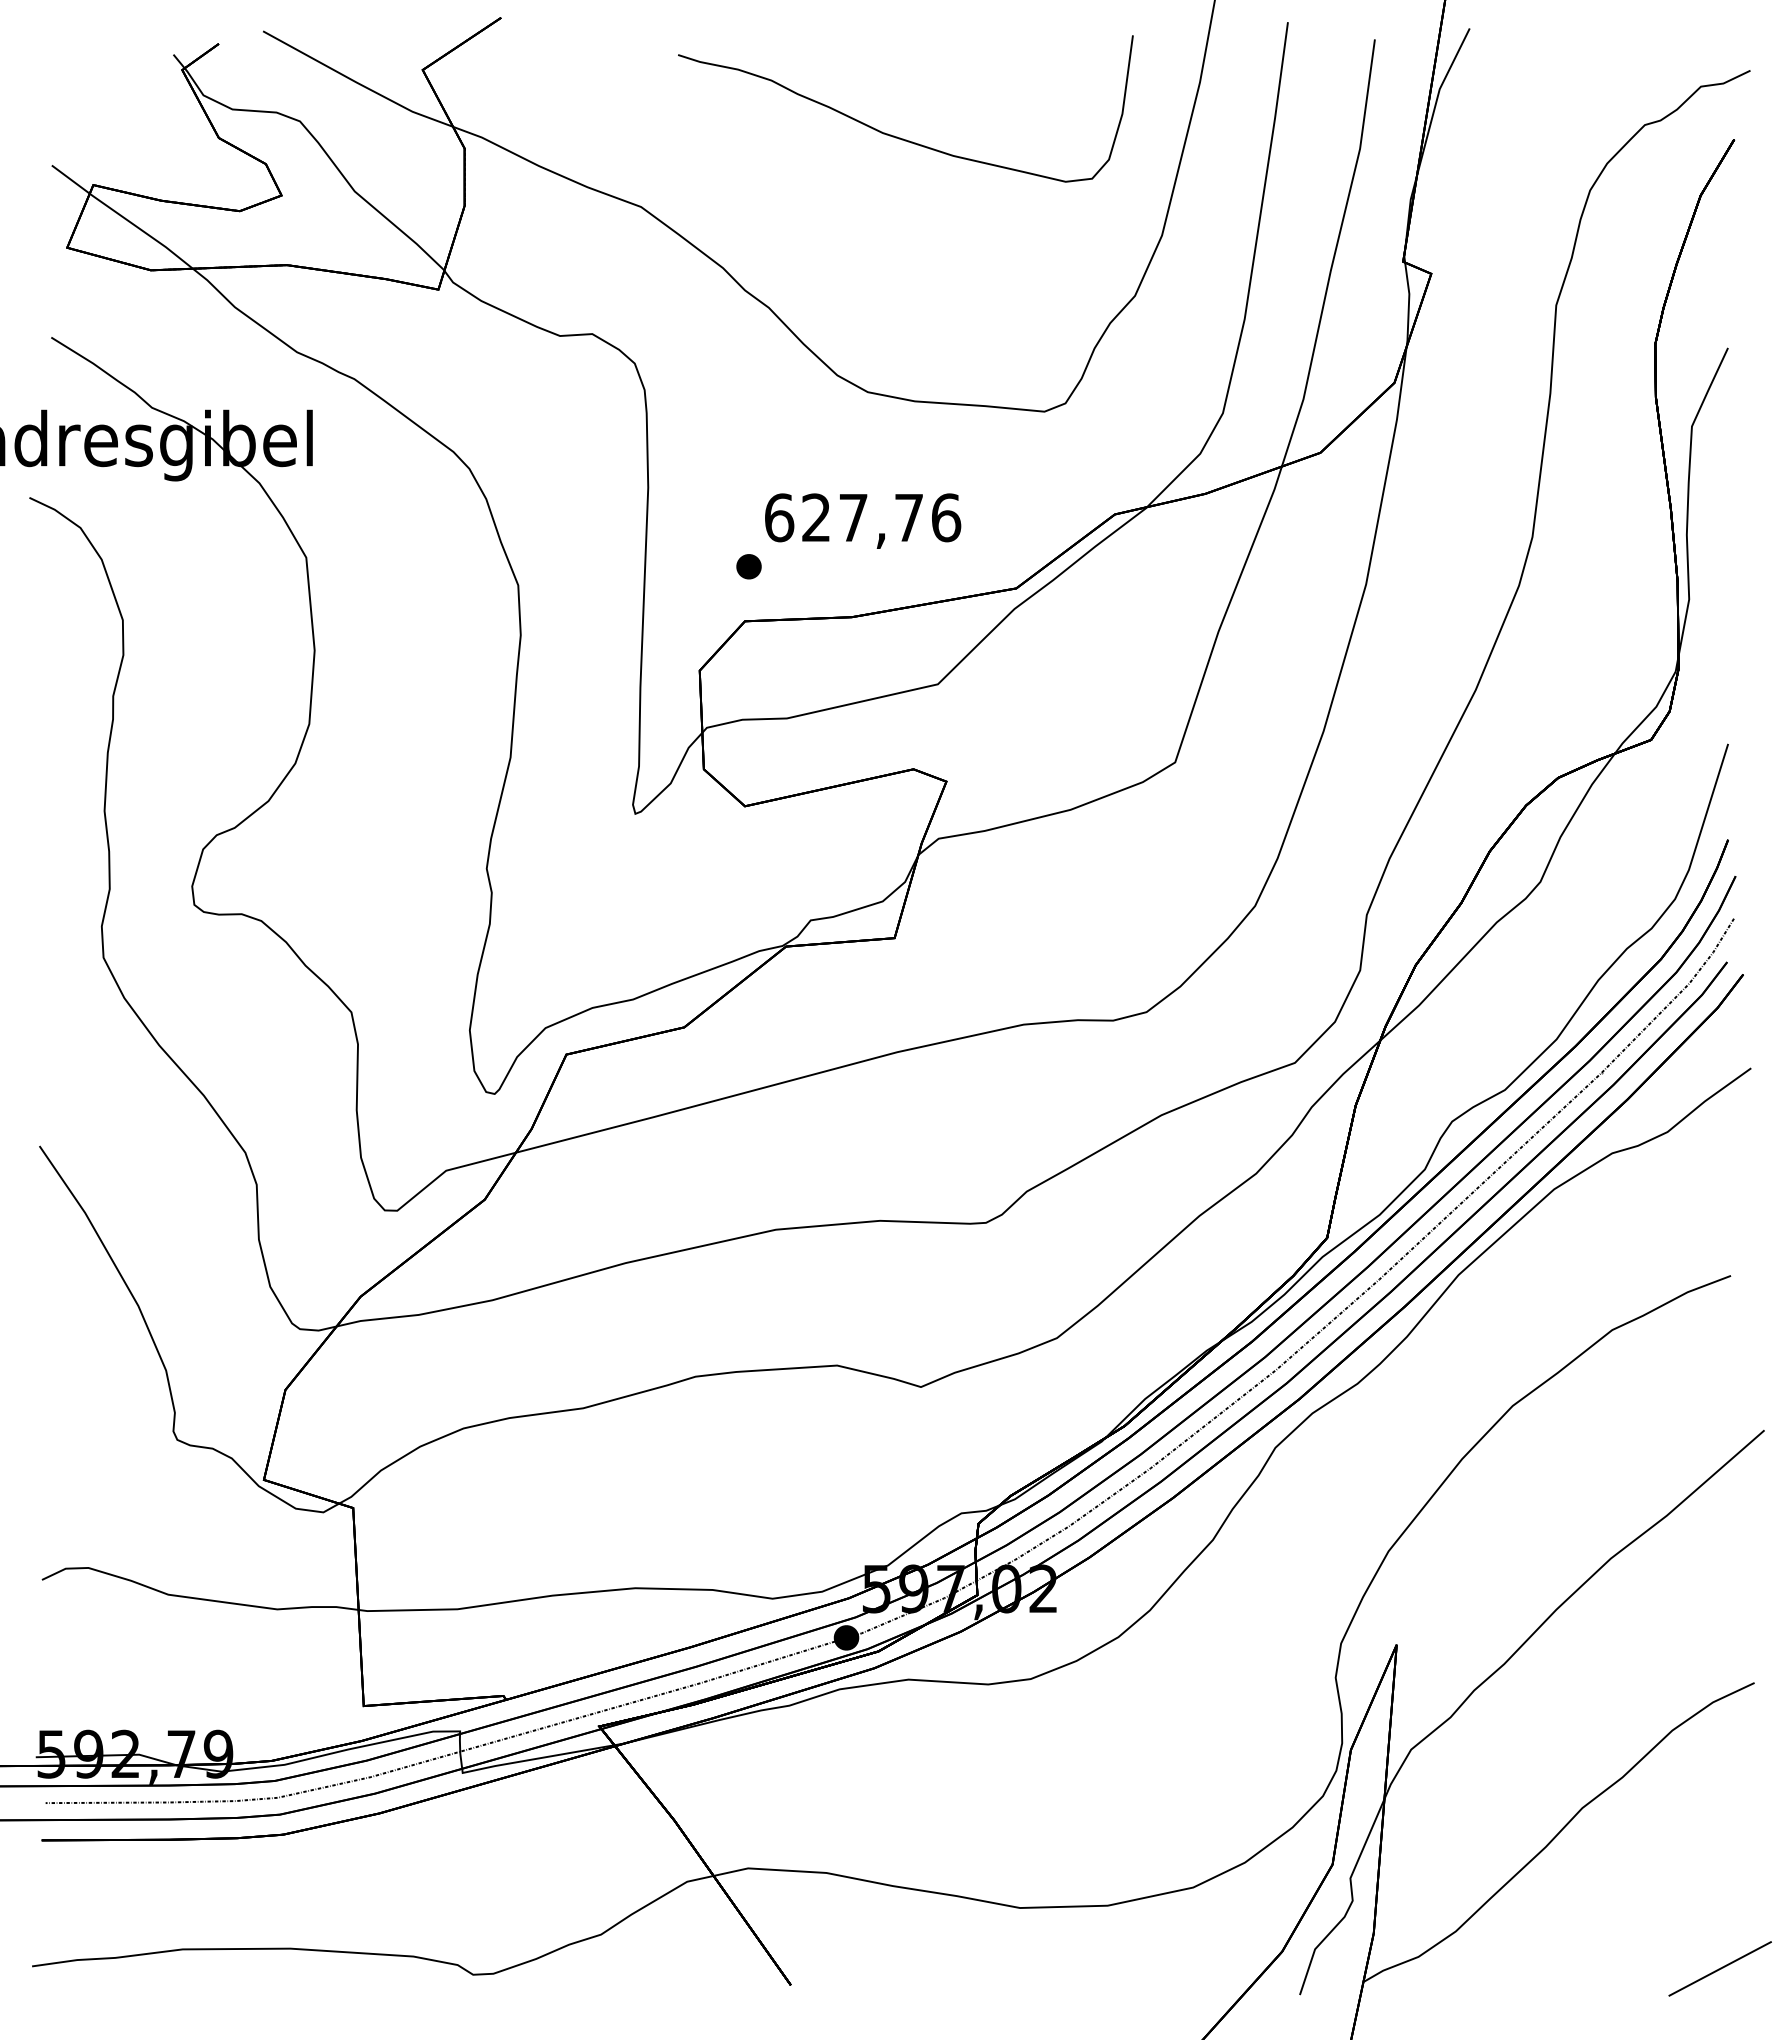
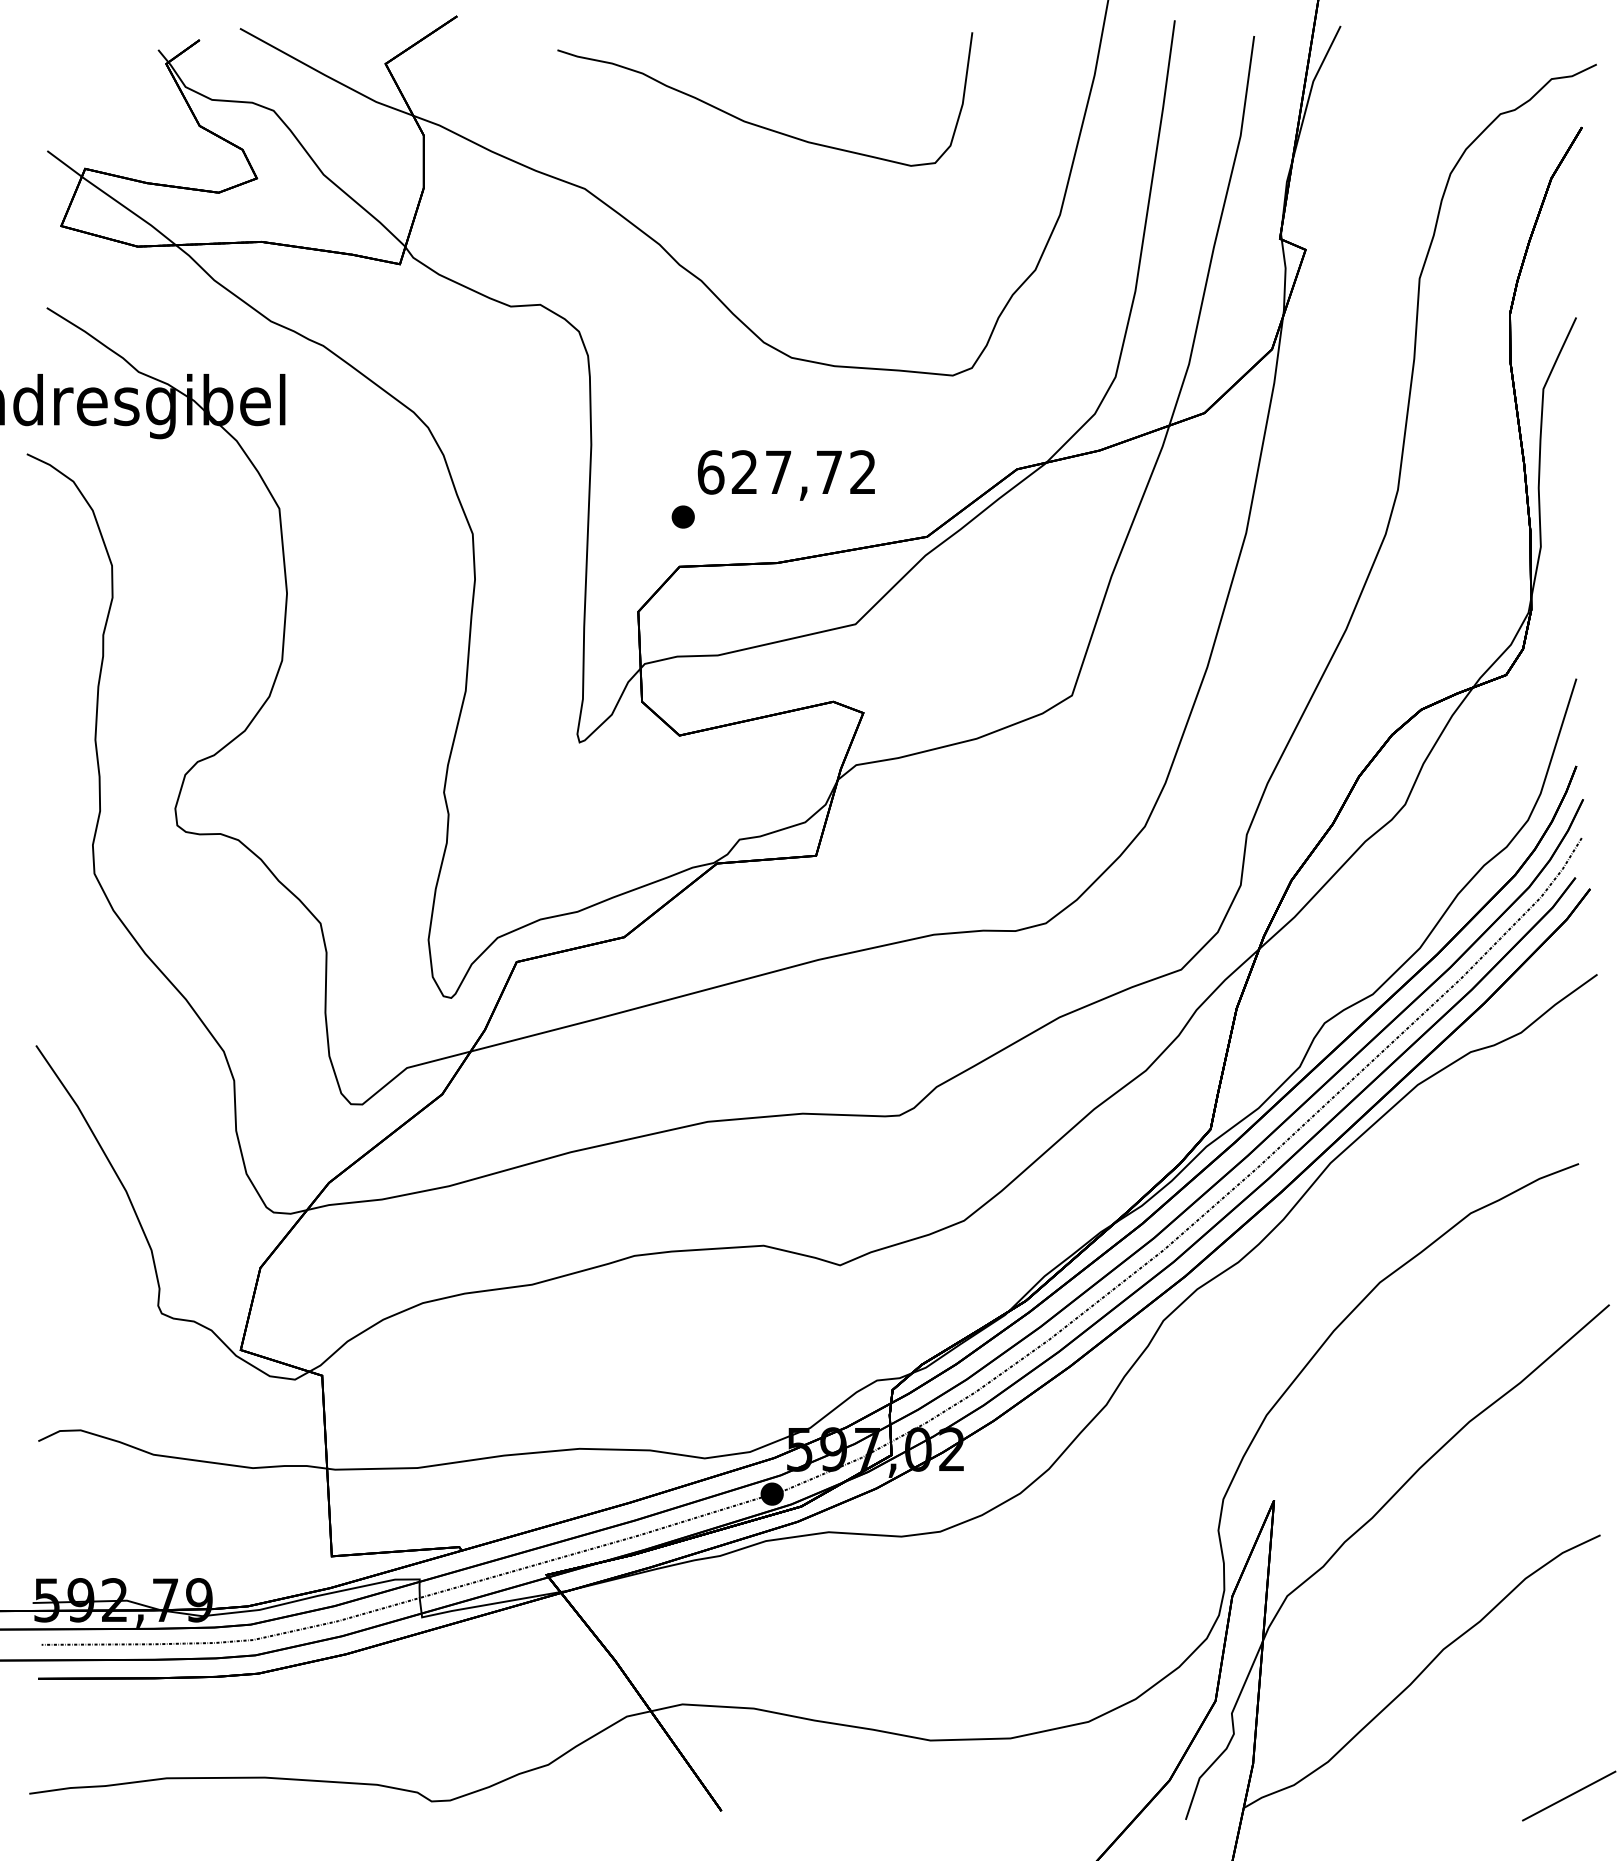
part: (897, 136) -> (757, 124), moved
text: (946, 517) -> (863, 472), 627,76 -> 627,72

